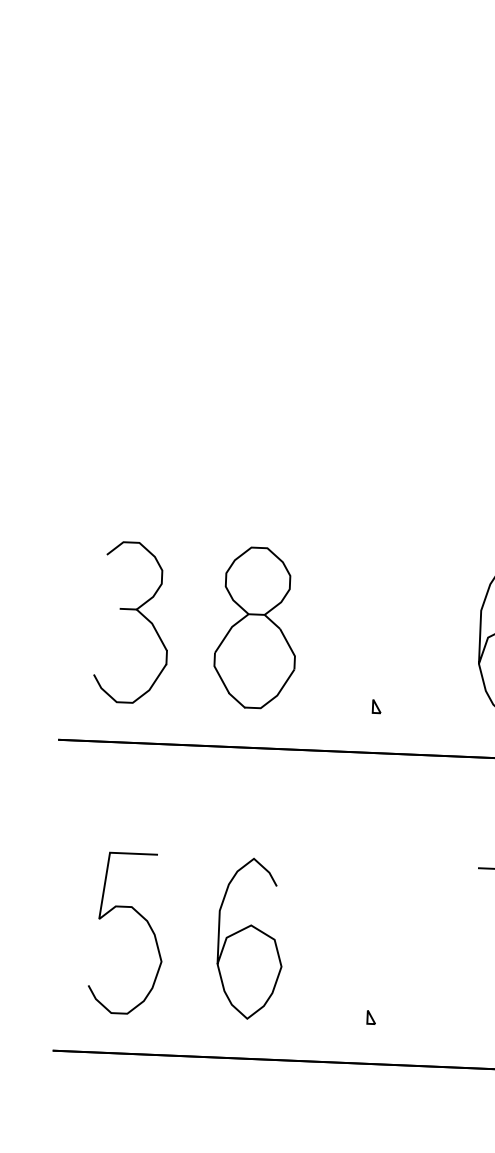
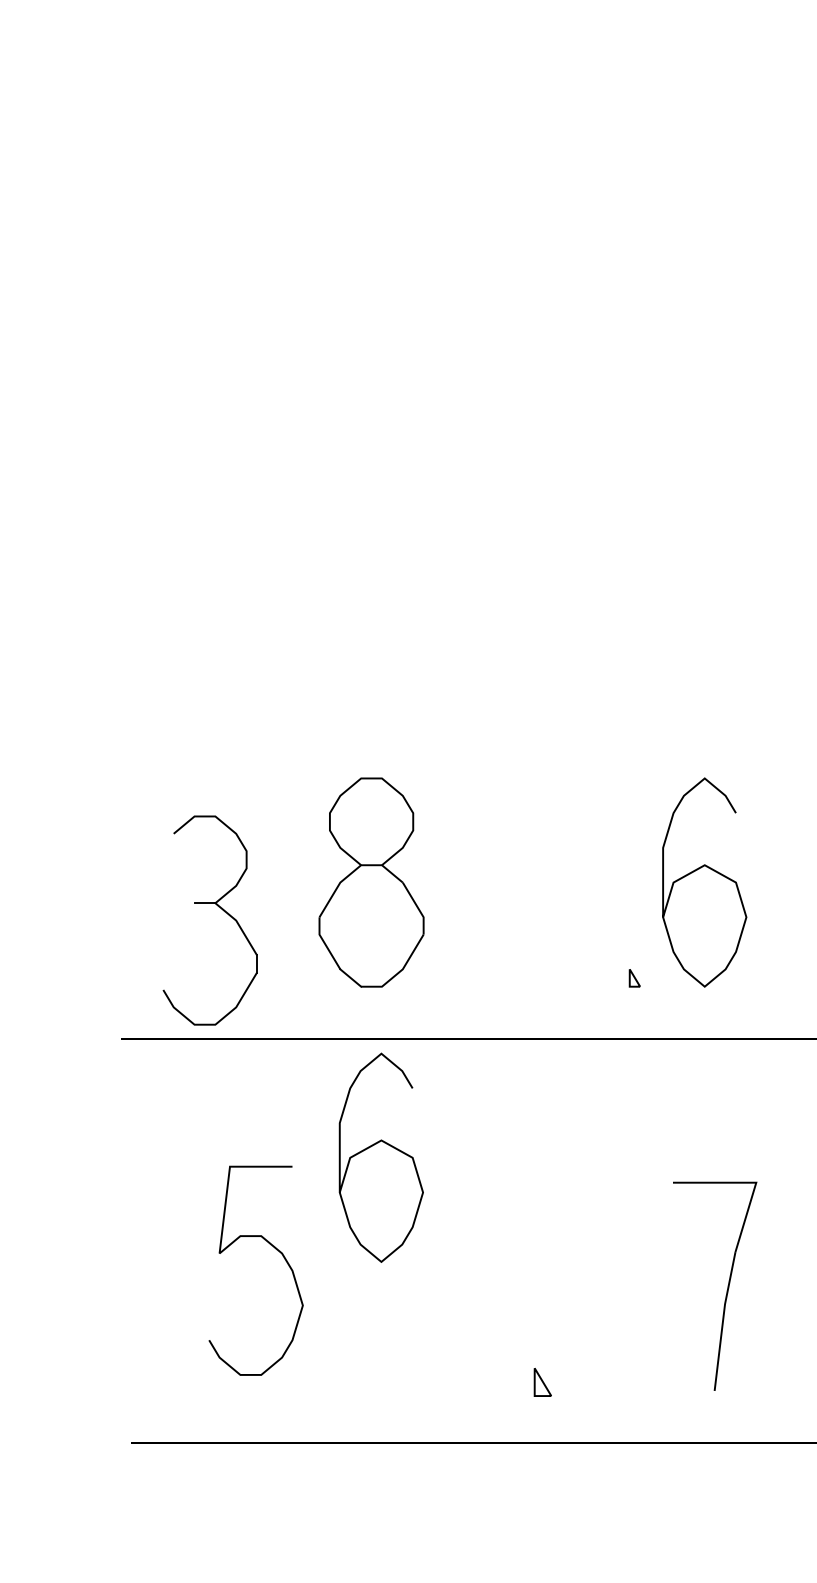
part: (138, 612) -> (218, 907), moved
part: (376, 706) -> (634, 978), moved
curve: (142, 917) -> (275, 1249), moved
curve: (245, 929) -> (374, 1145), moved
part: (371, 1017) -> (542, 1382), size x1.6

